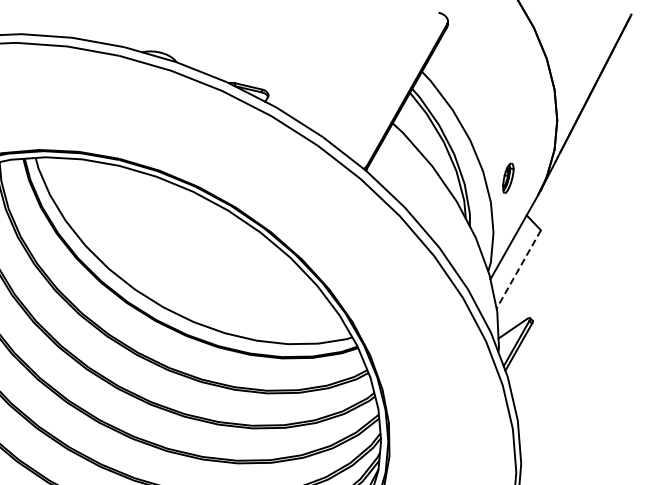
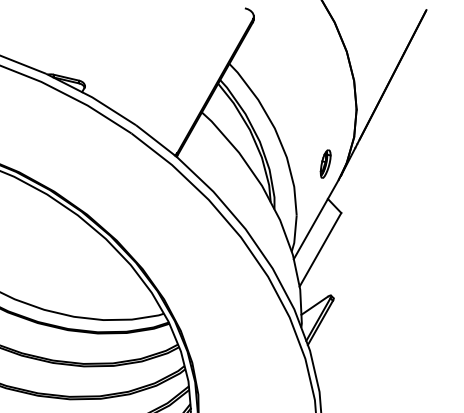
part: (508, 177) -> (325, 163), moved
line: (518, 269) -> (320, 249), dashed -> solid

